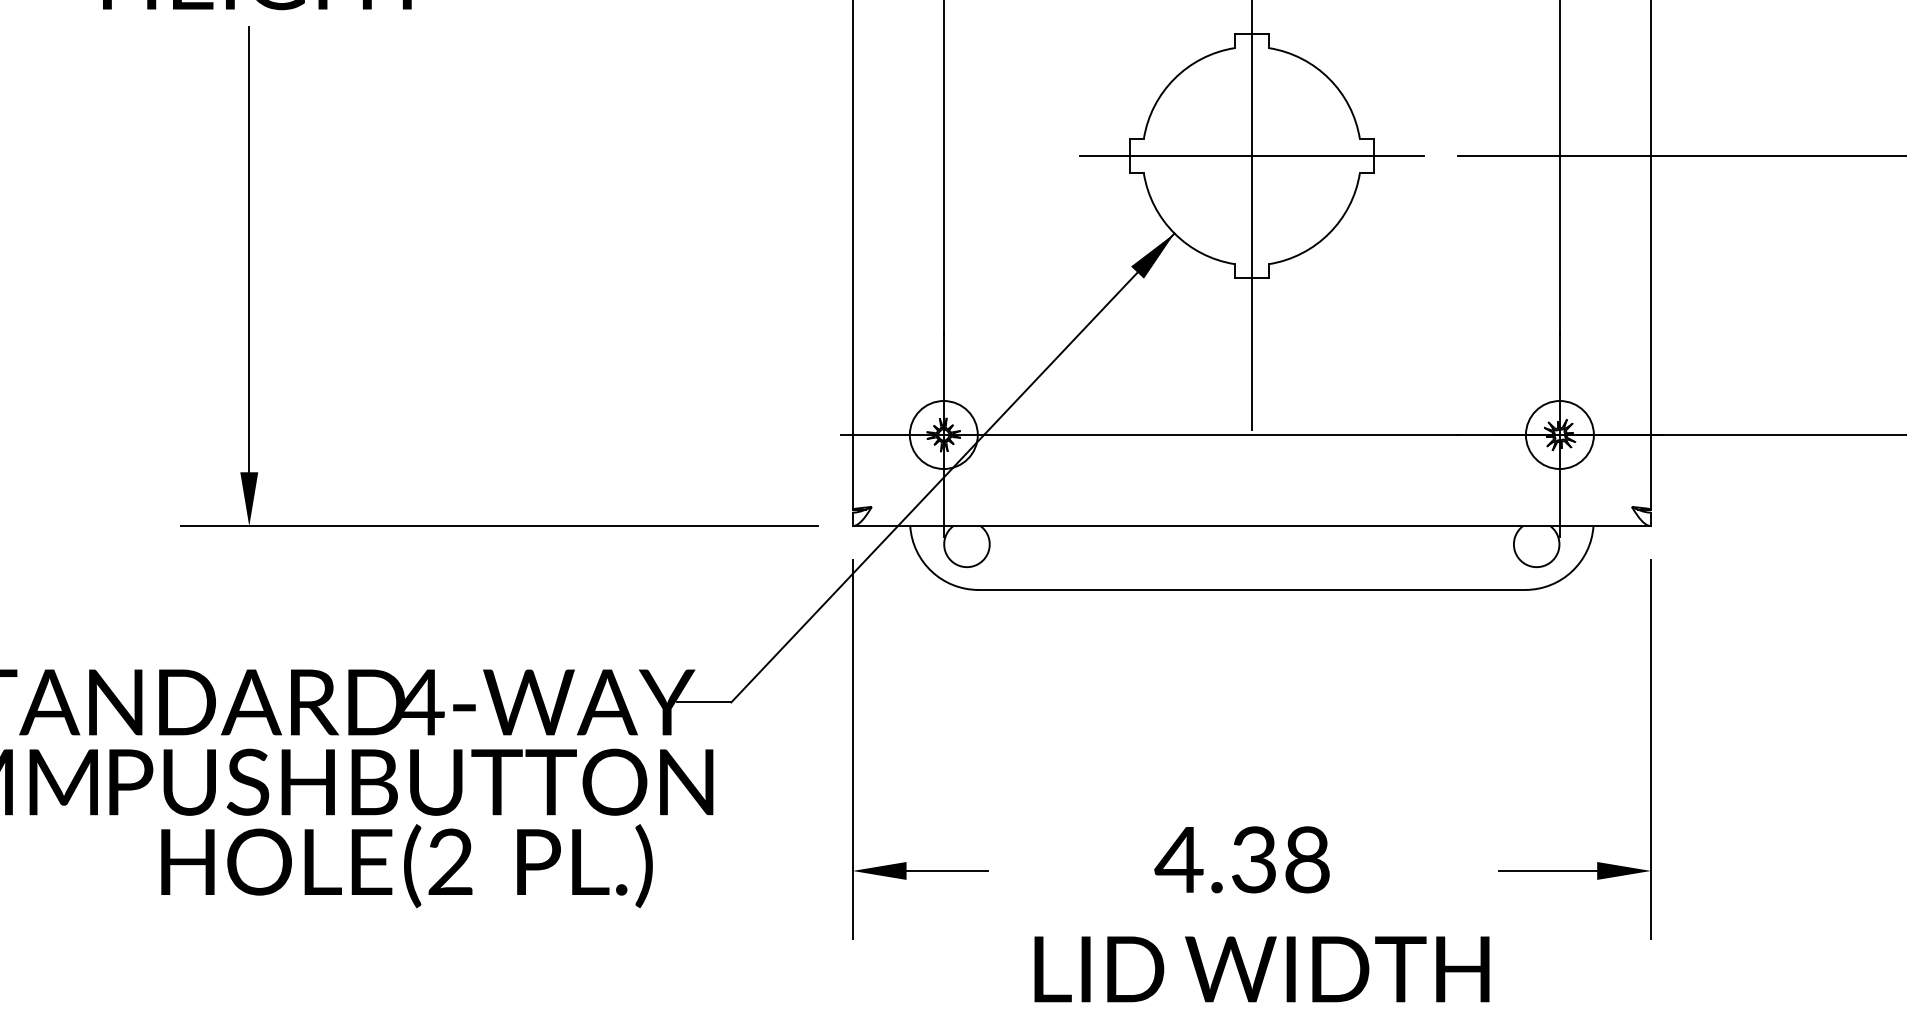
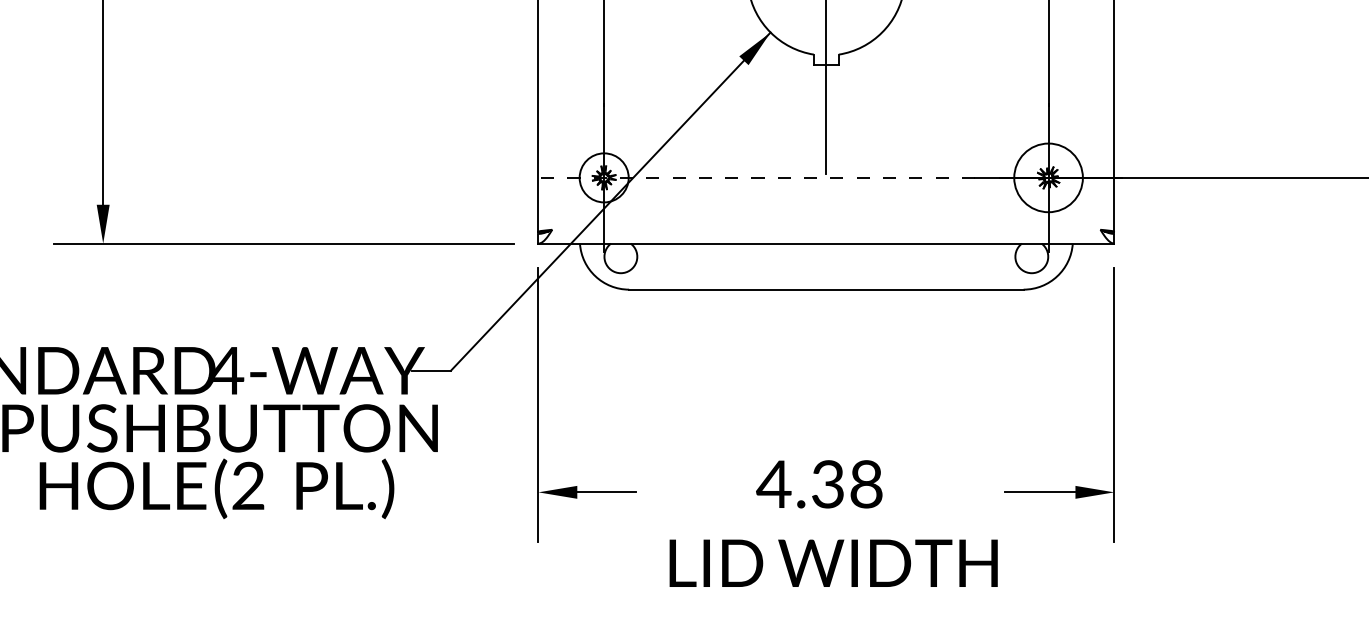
line: (1149, 435) -> (752, 178), solid -> dashed
circle: (1559, 435) -> (1048, 178), size x1.4

